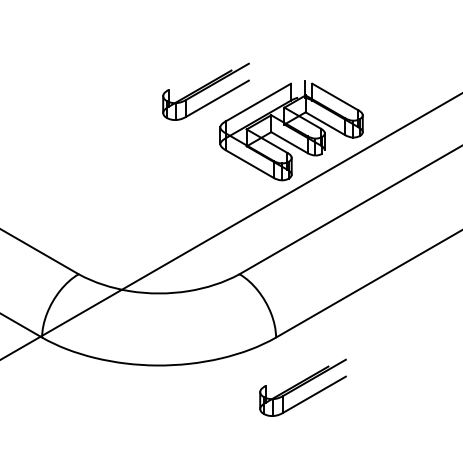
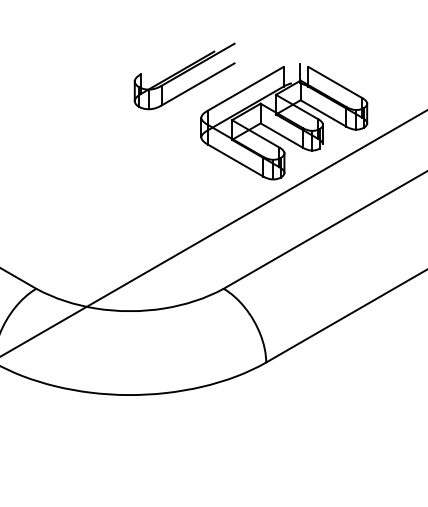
part: (302, 387) -> (296, 420), removed

